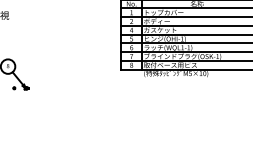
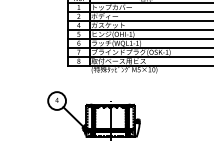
part: (145, 118) -> (93, 115), added

